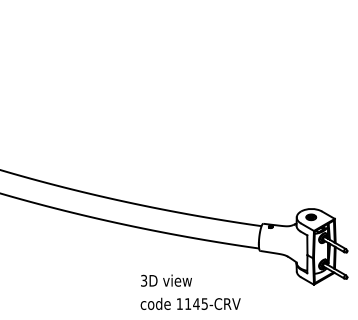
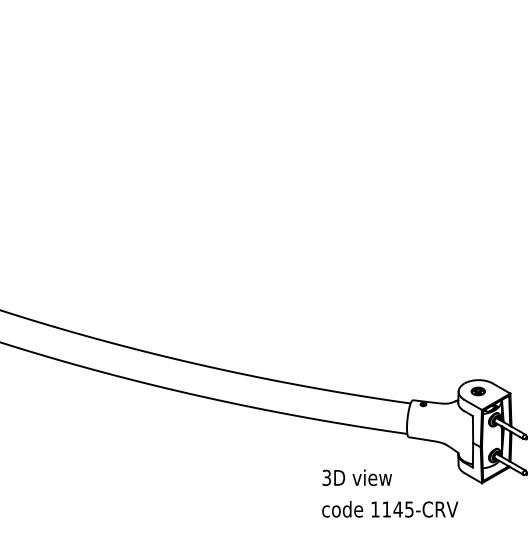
text: (190, 292) -> (390, 493), moved

